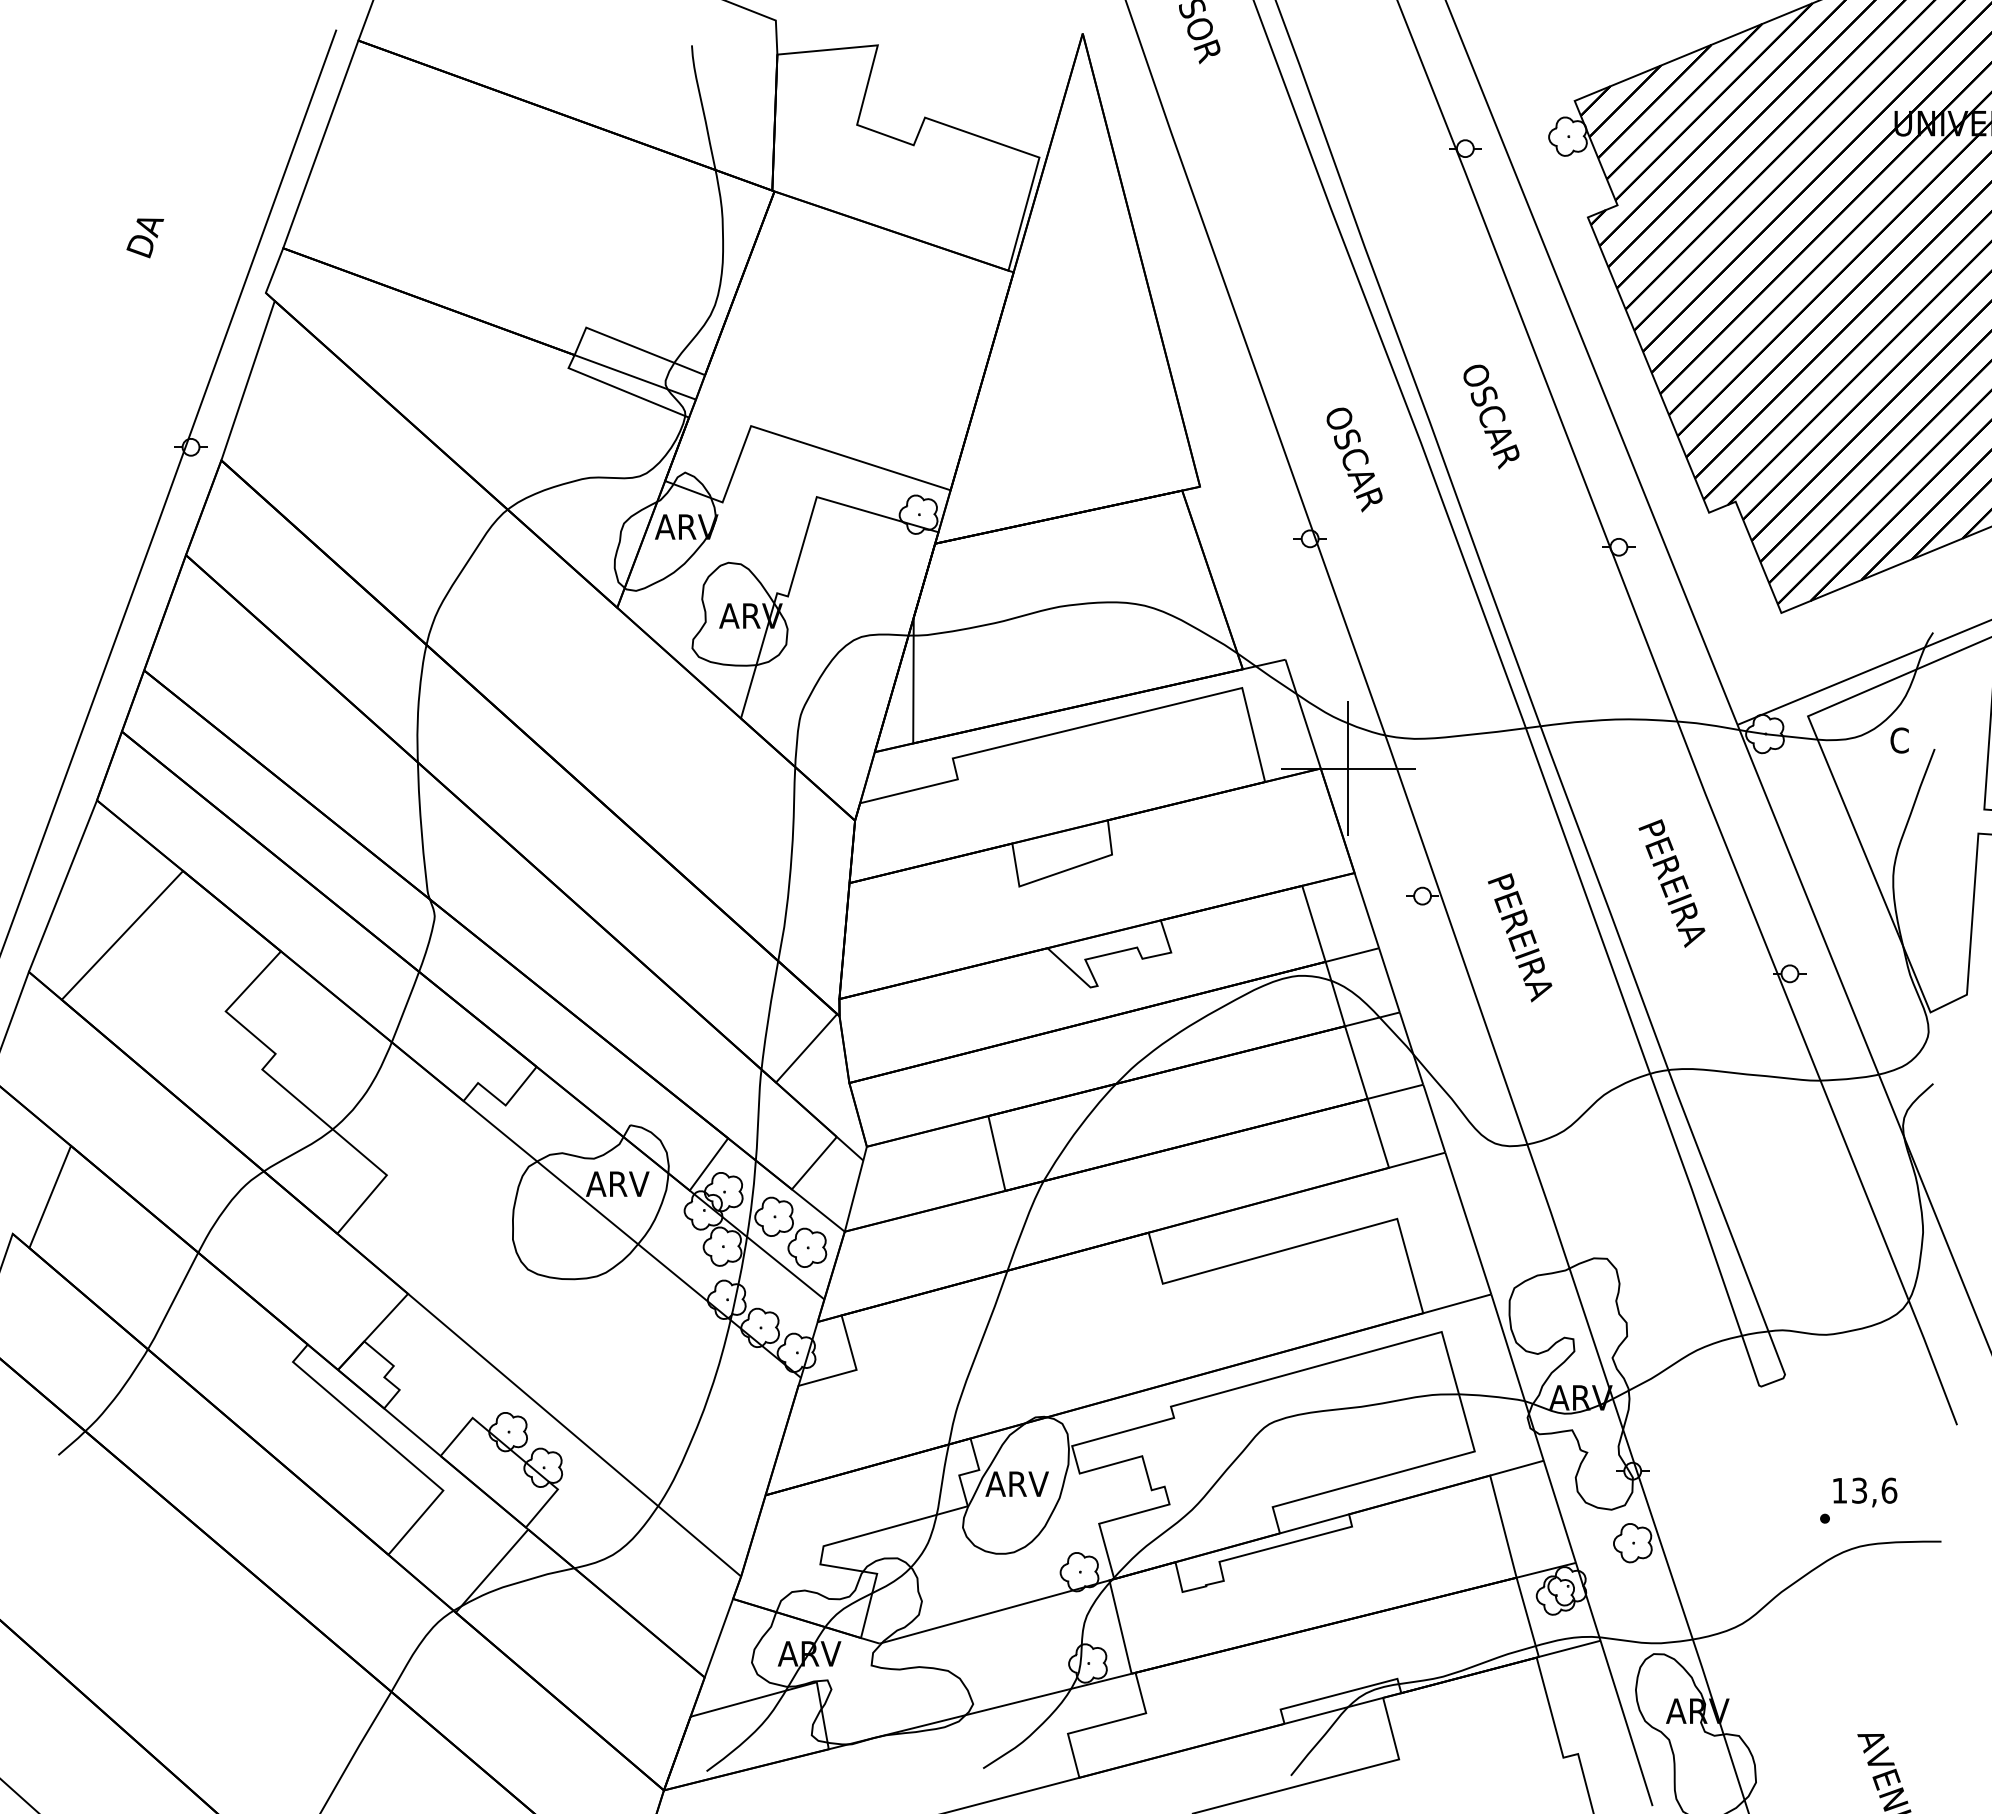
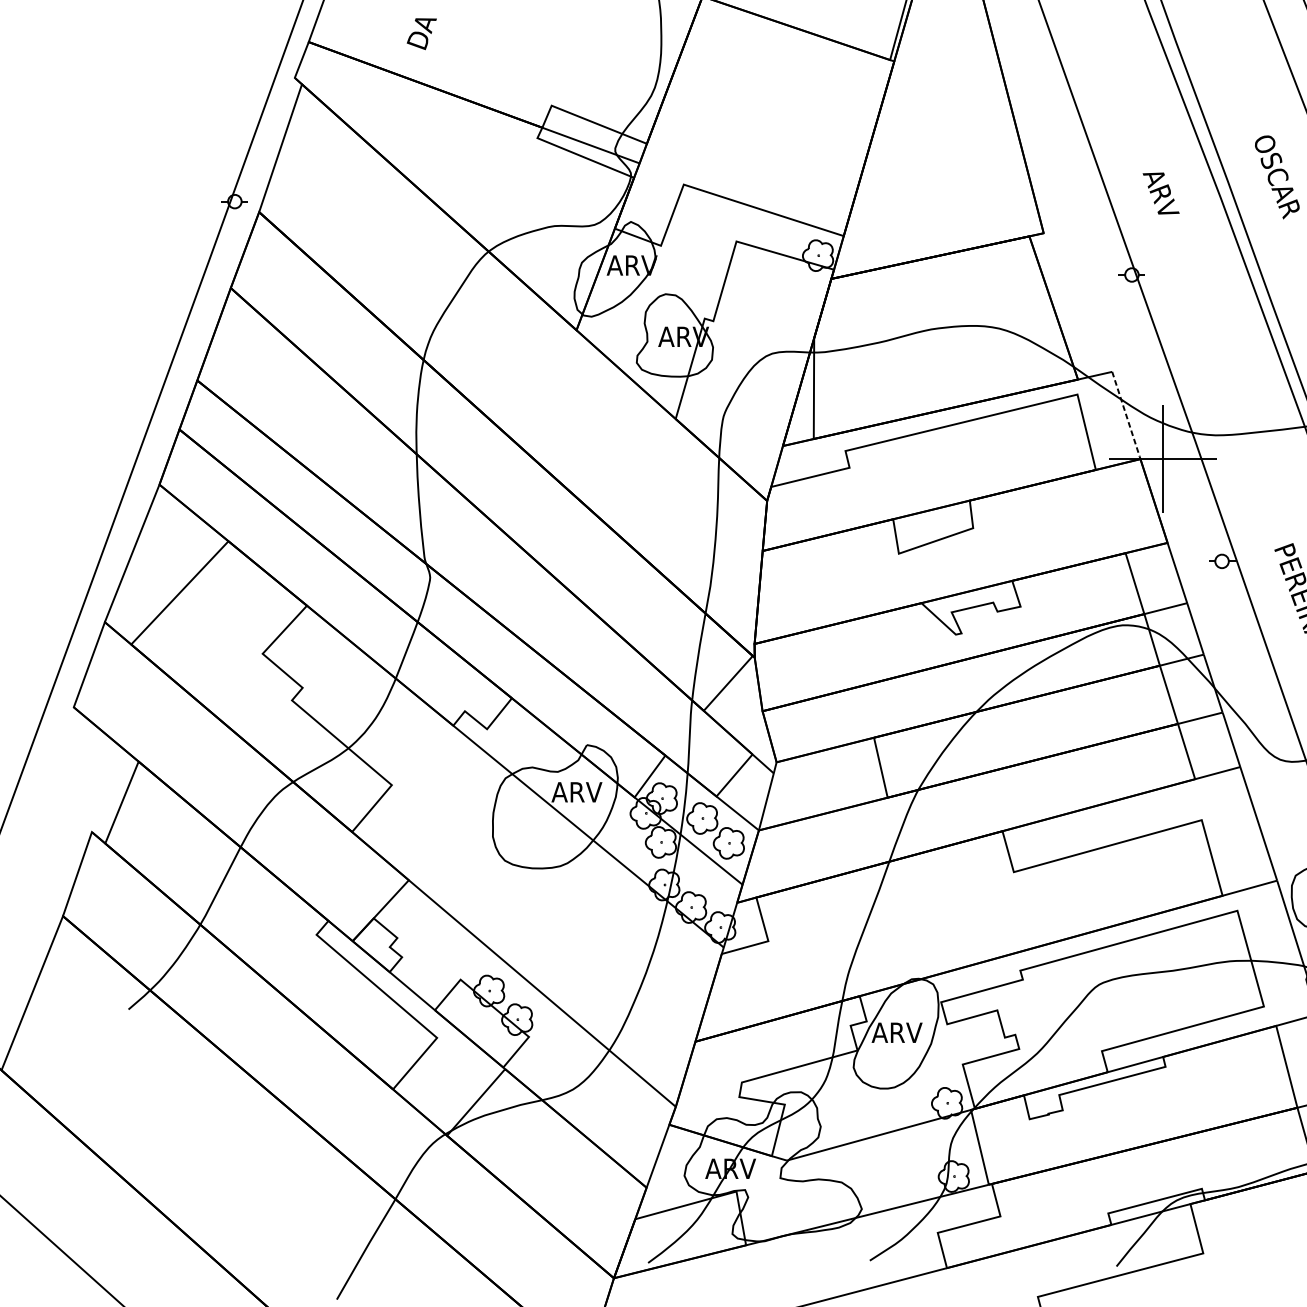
text: (145, 238) -> (422, 34), moved
text: (1352, 459) -> (1165, 211), OSCAR -> ARV
line: (1303, 714) -> (1126, 415), solid -> dashed

